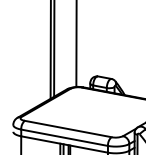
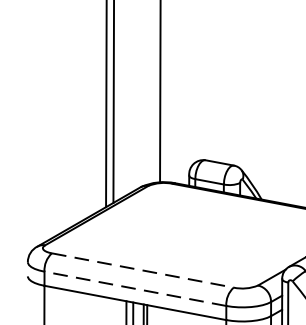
line: (68, 129) -> (143, 271), solid -> dashed
line: (64, 137) -> (135, 288), solid -> dashed

